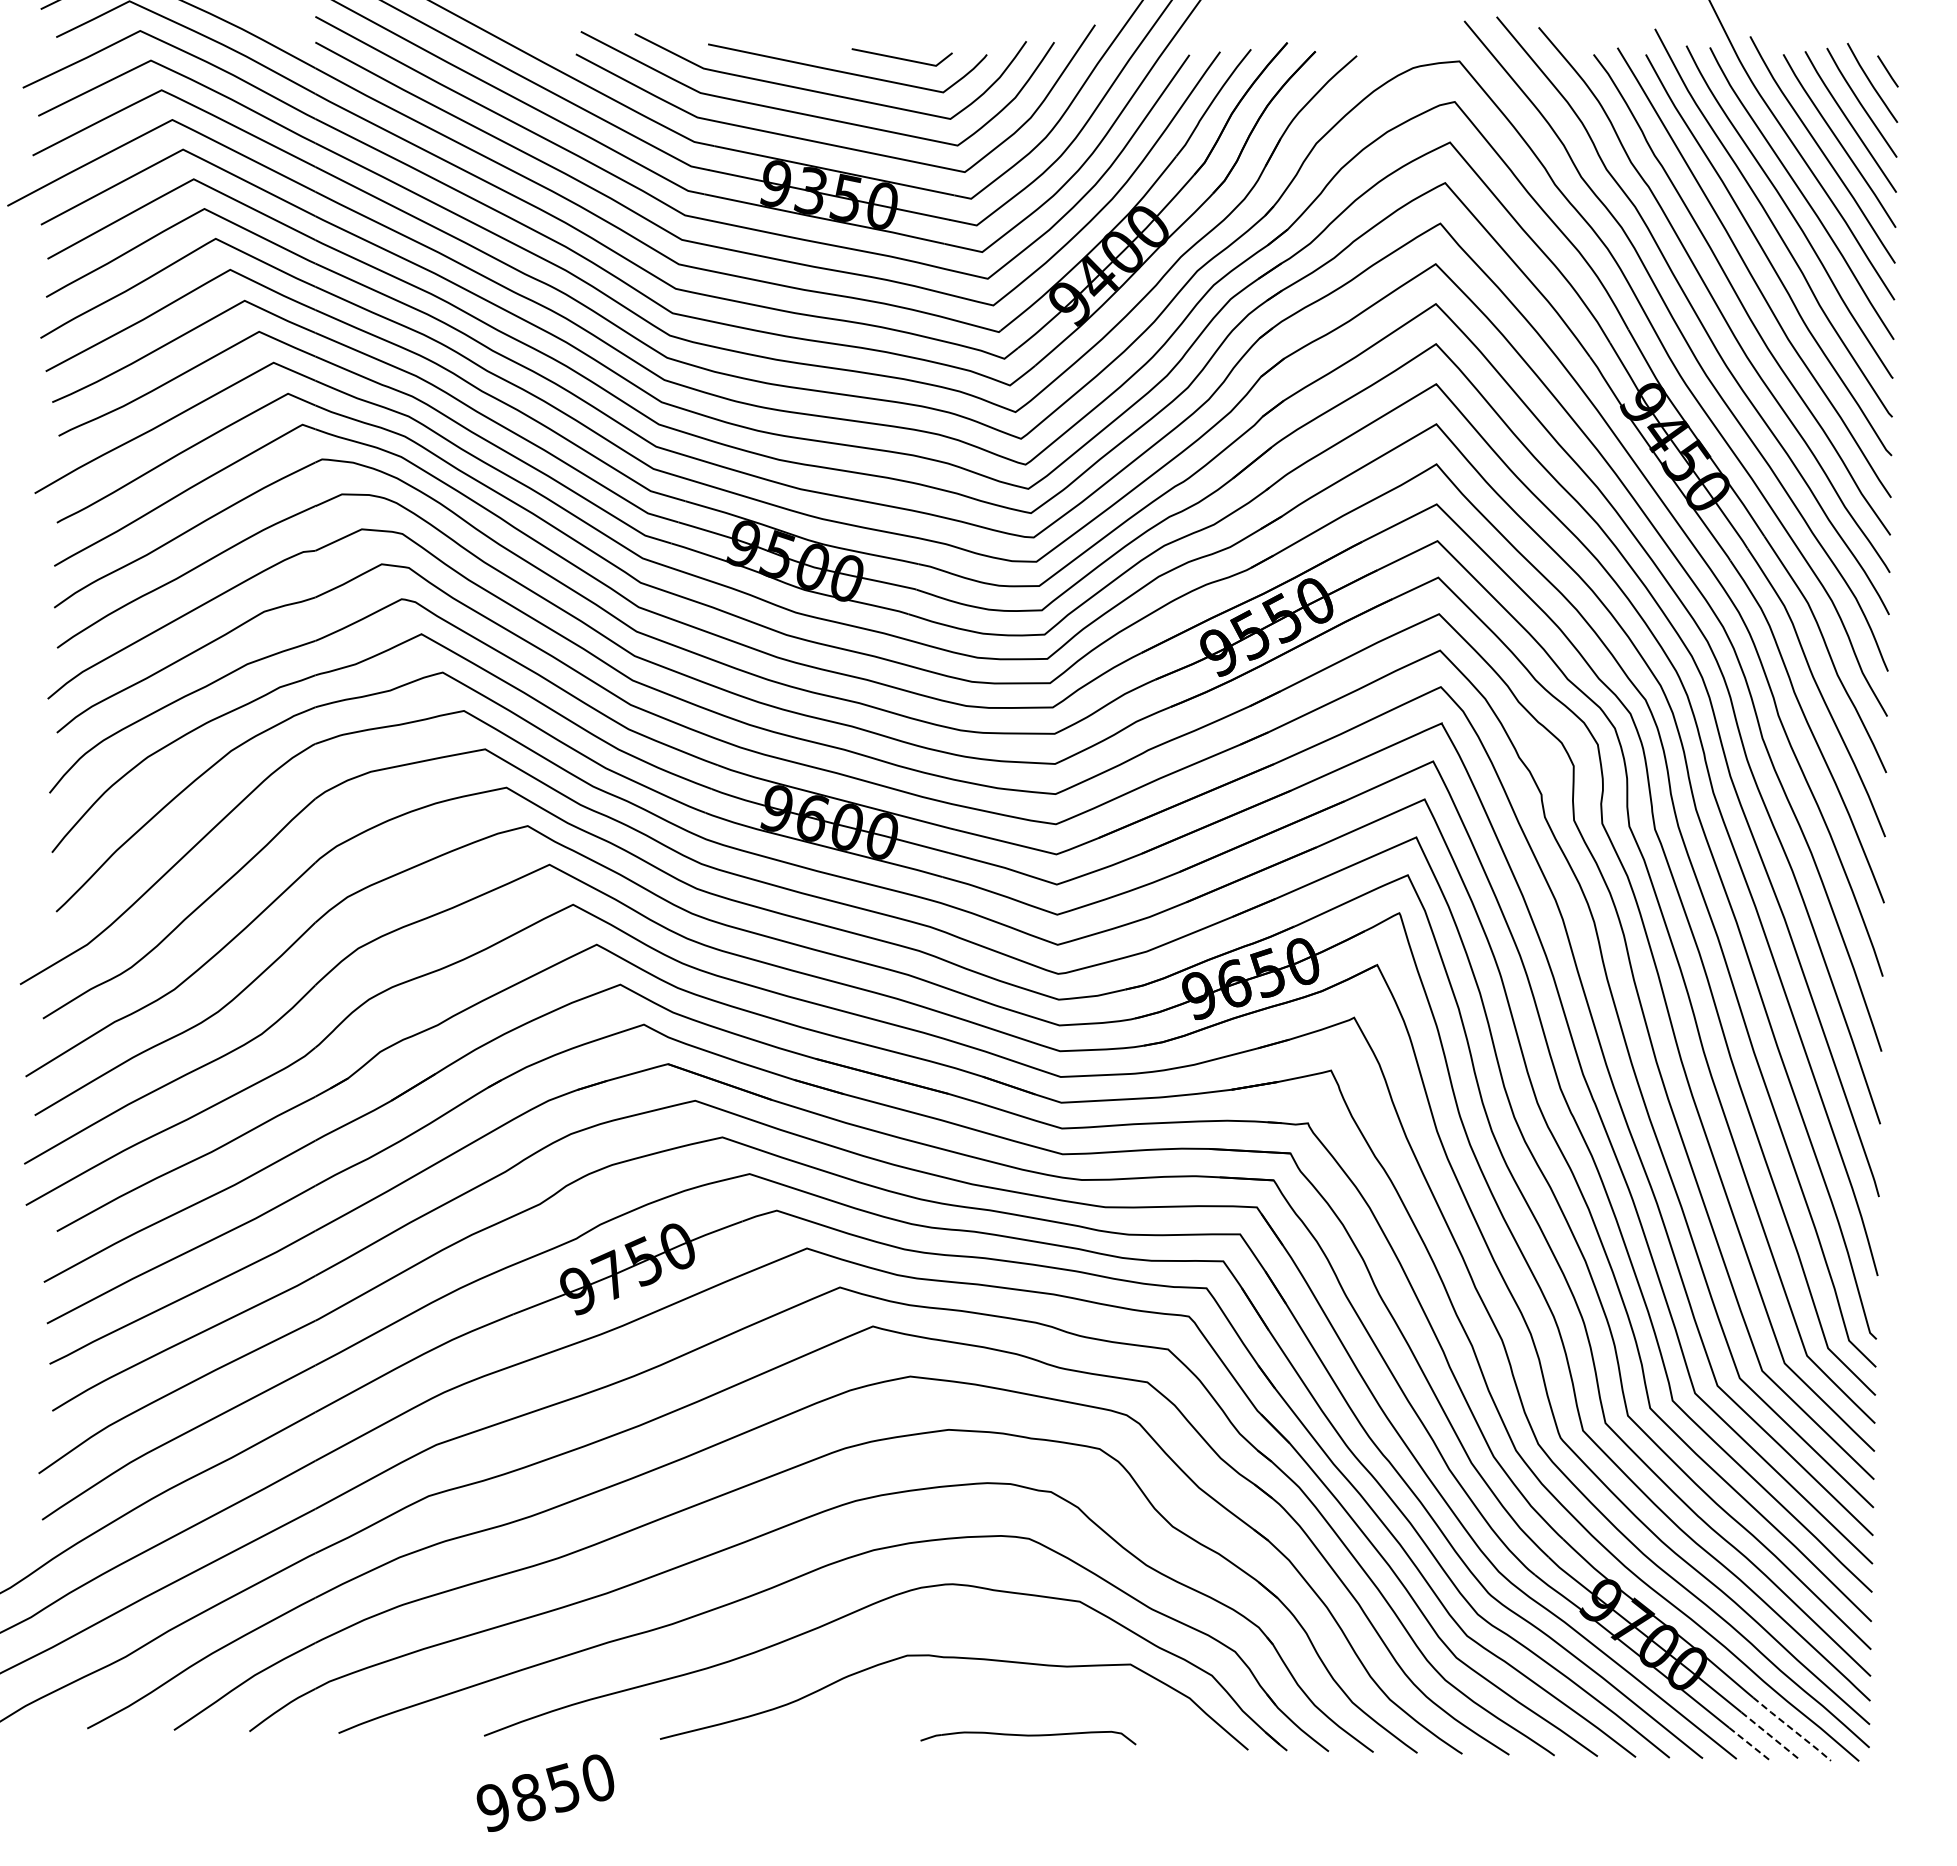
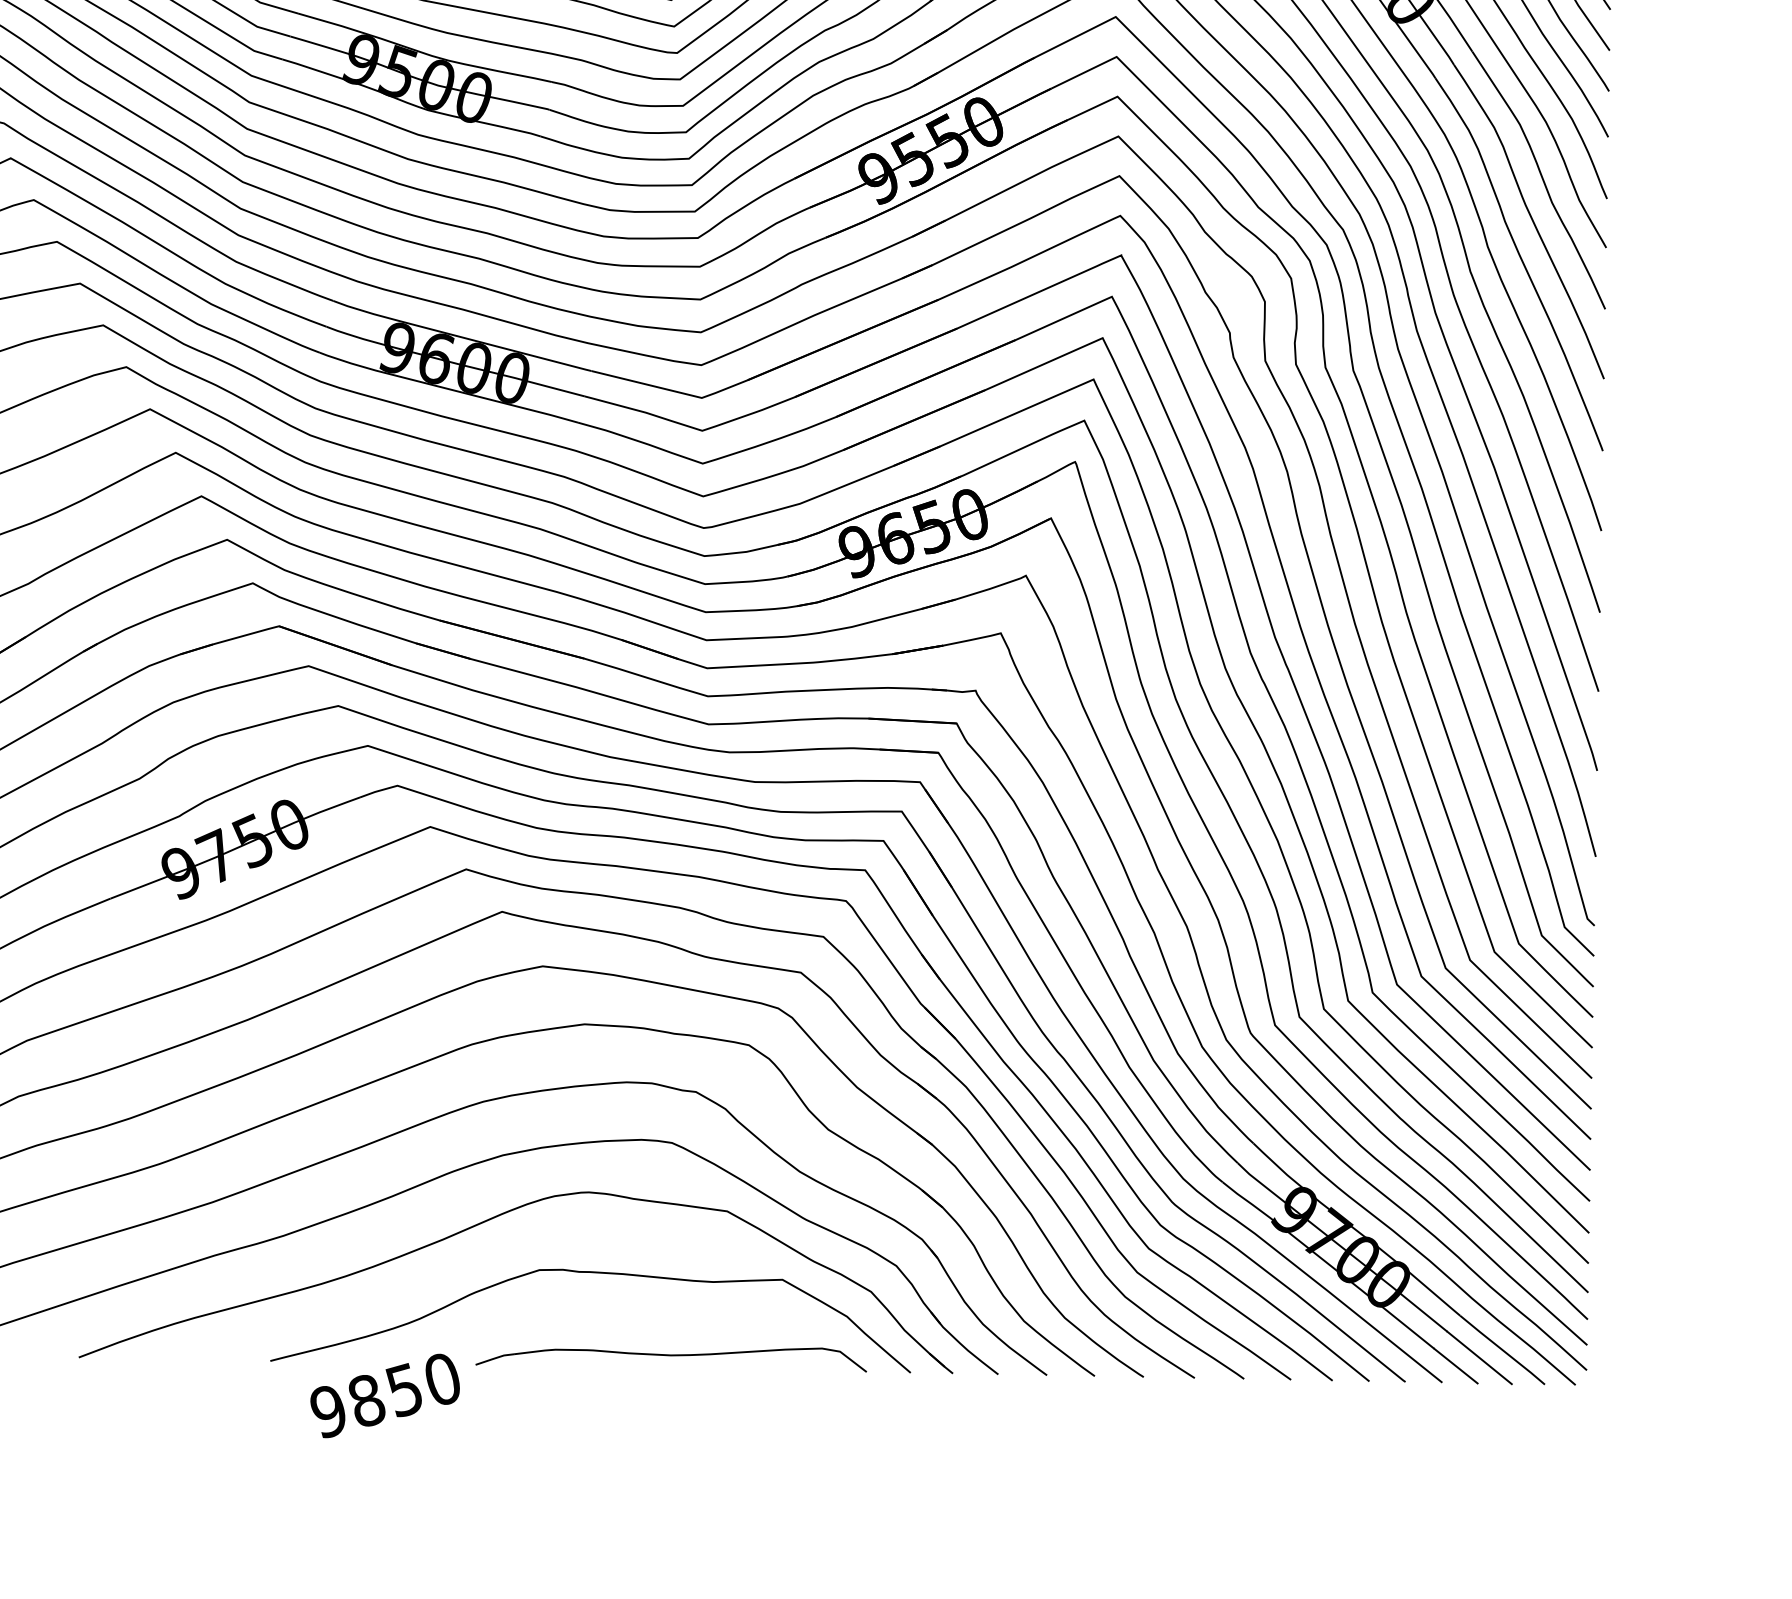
line: (1792, 1729) -> (1503, 1350), dashed -> solid
line: (1771, 1736) -> (1480, 1358), dashed -> solid
part: (1028, 1737) -> (671, 1359), size x1.67
line: (1749, 1743) -> (1456, 1365), dashed -> solid
text: (545, 1792) -> (385, 1395), moved

